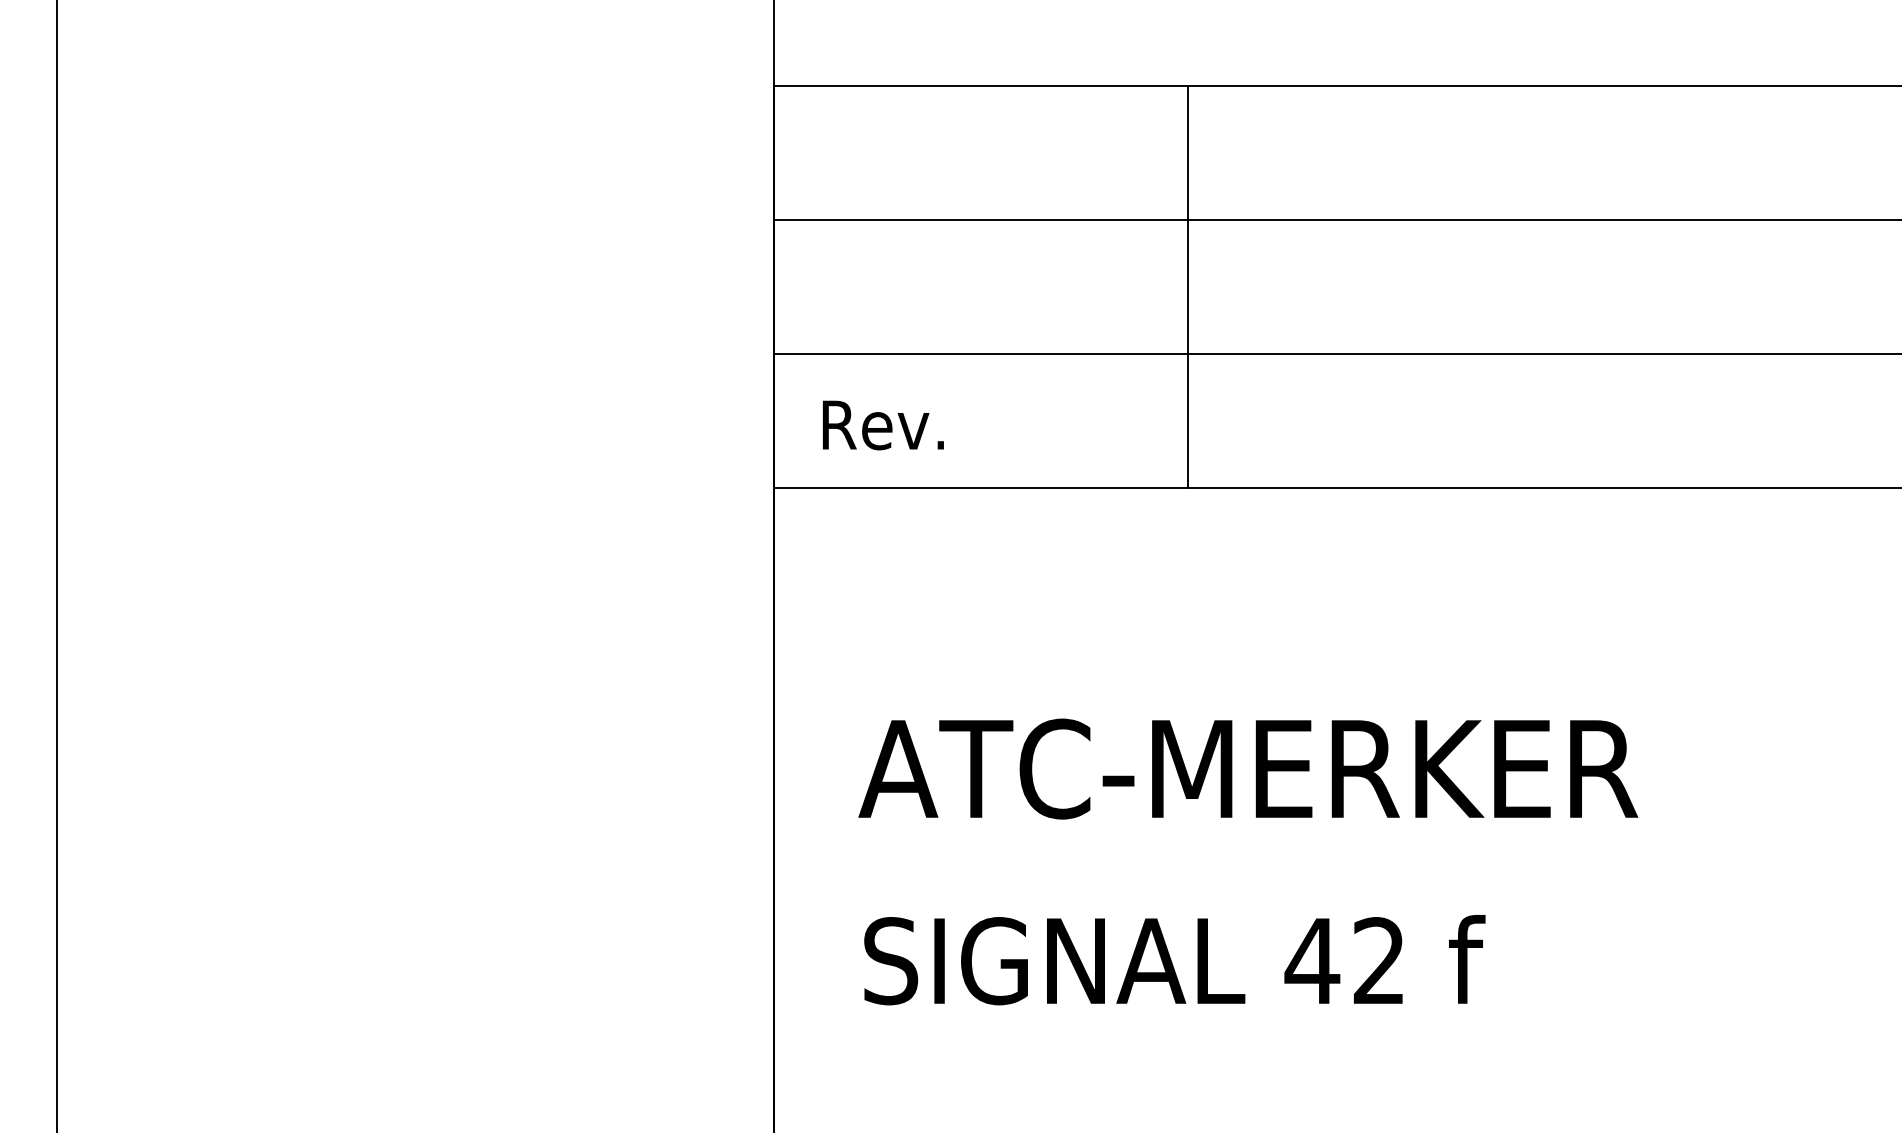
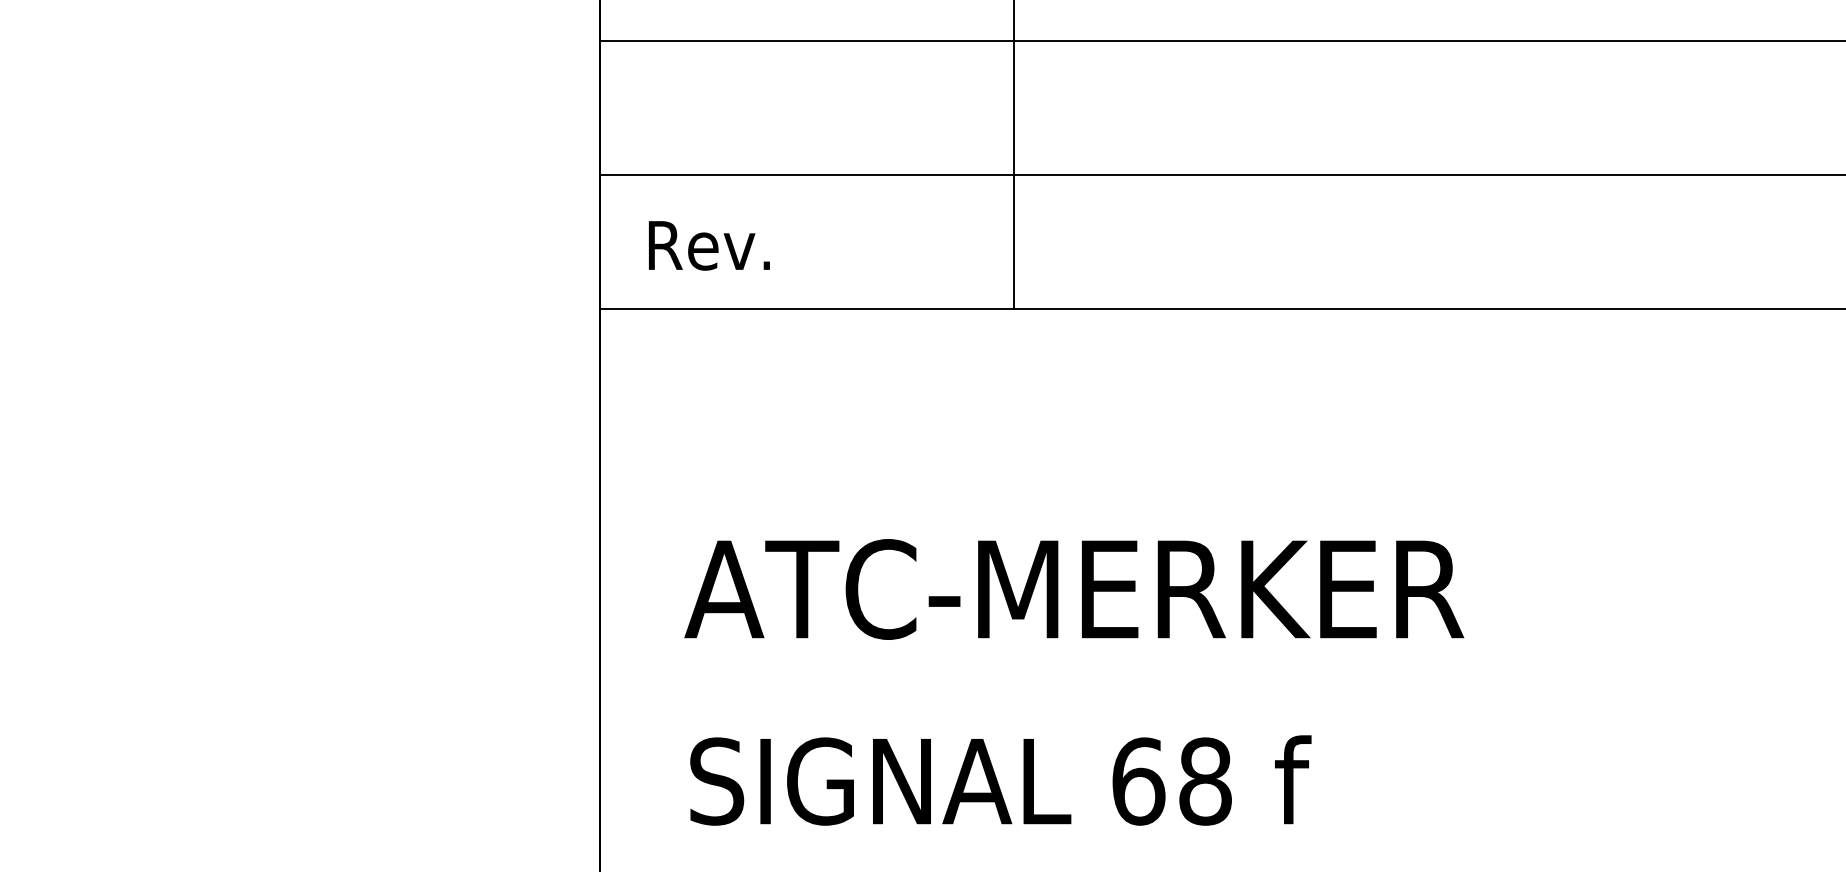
text: (1344, 961) -> (1170, 781), 42 -> 68

